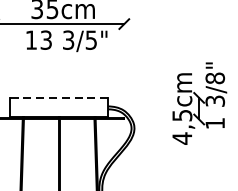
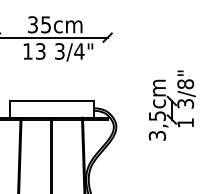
text: (91, 40) -> (79, 51), 3/5" -> 3/4"
line: (58, 98) -> (51, 101), dashed -> solid
text: (182, 138) -> (157, 135), 4,5cm -> 3,5cm

